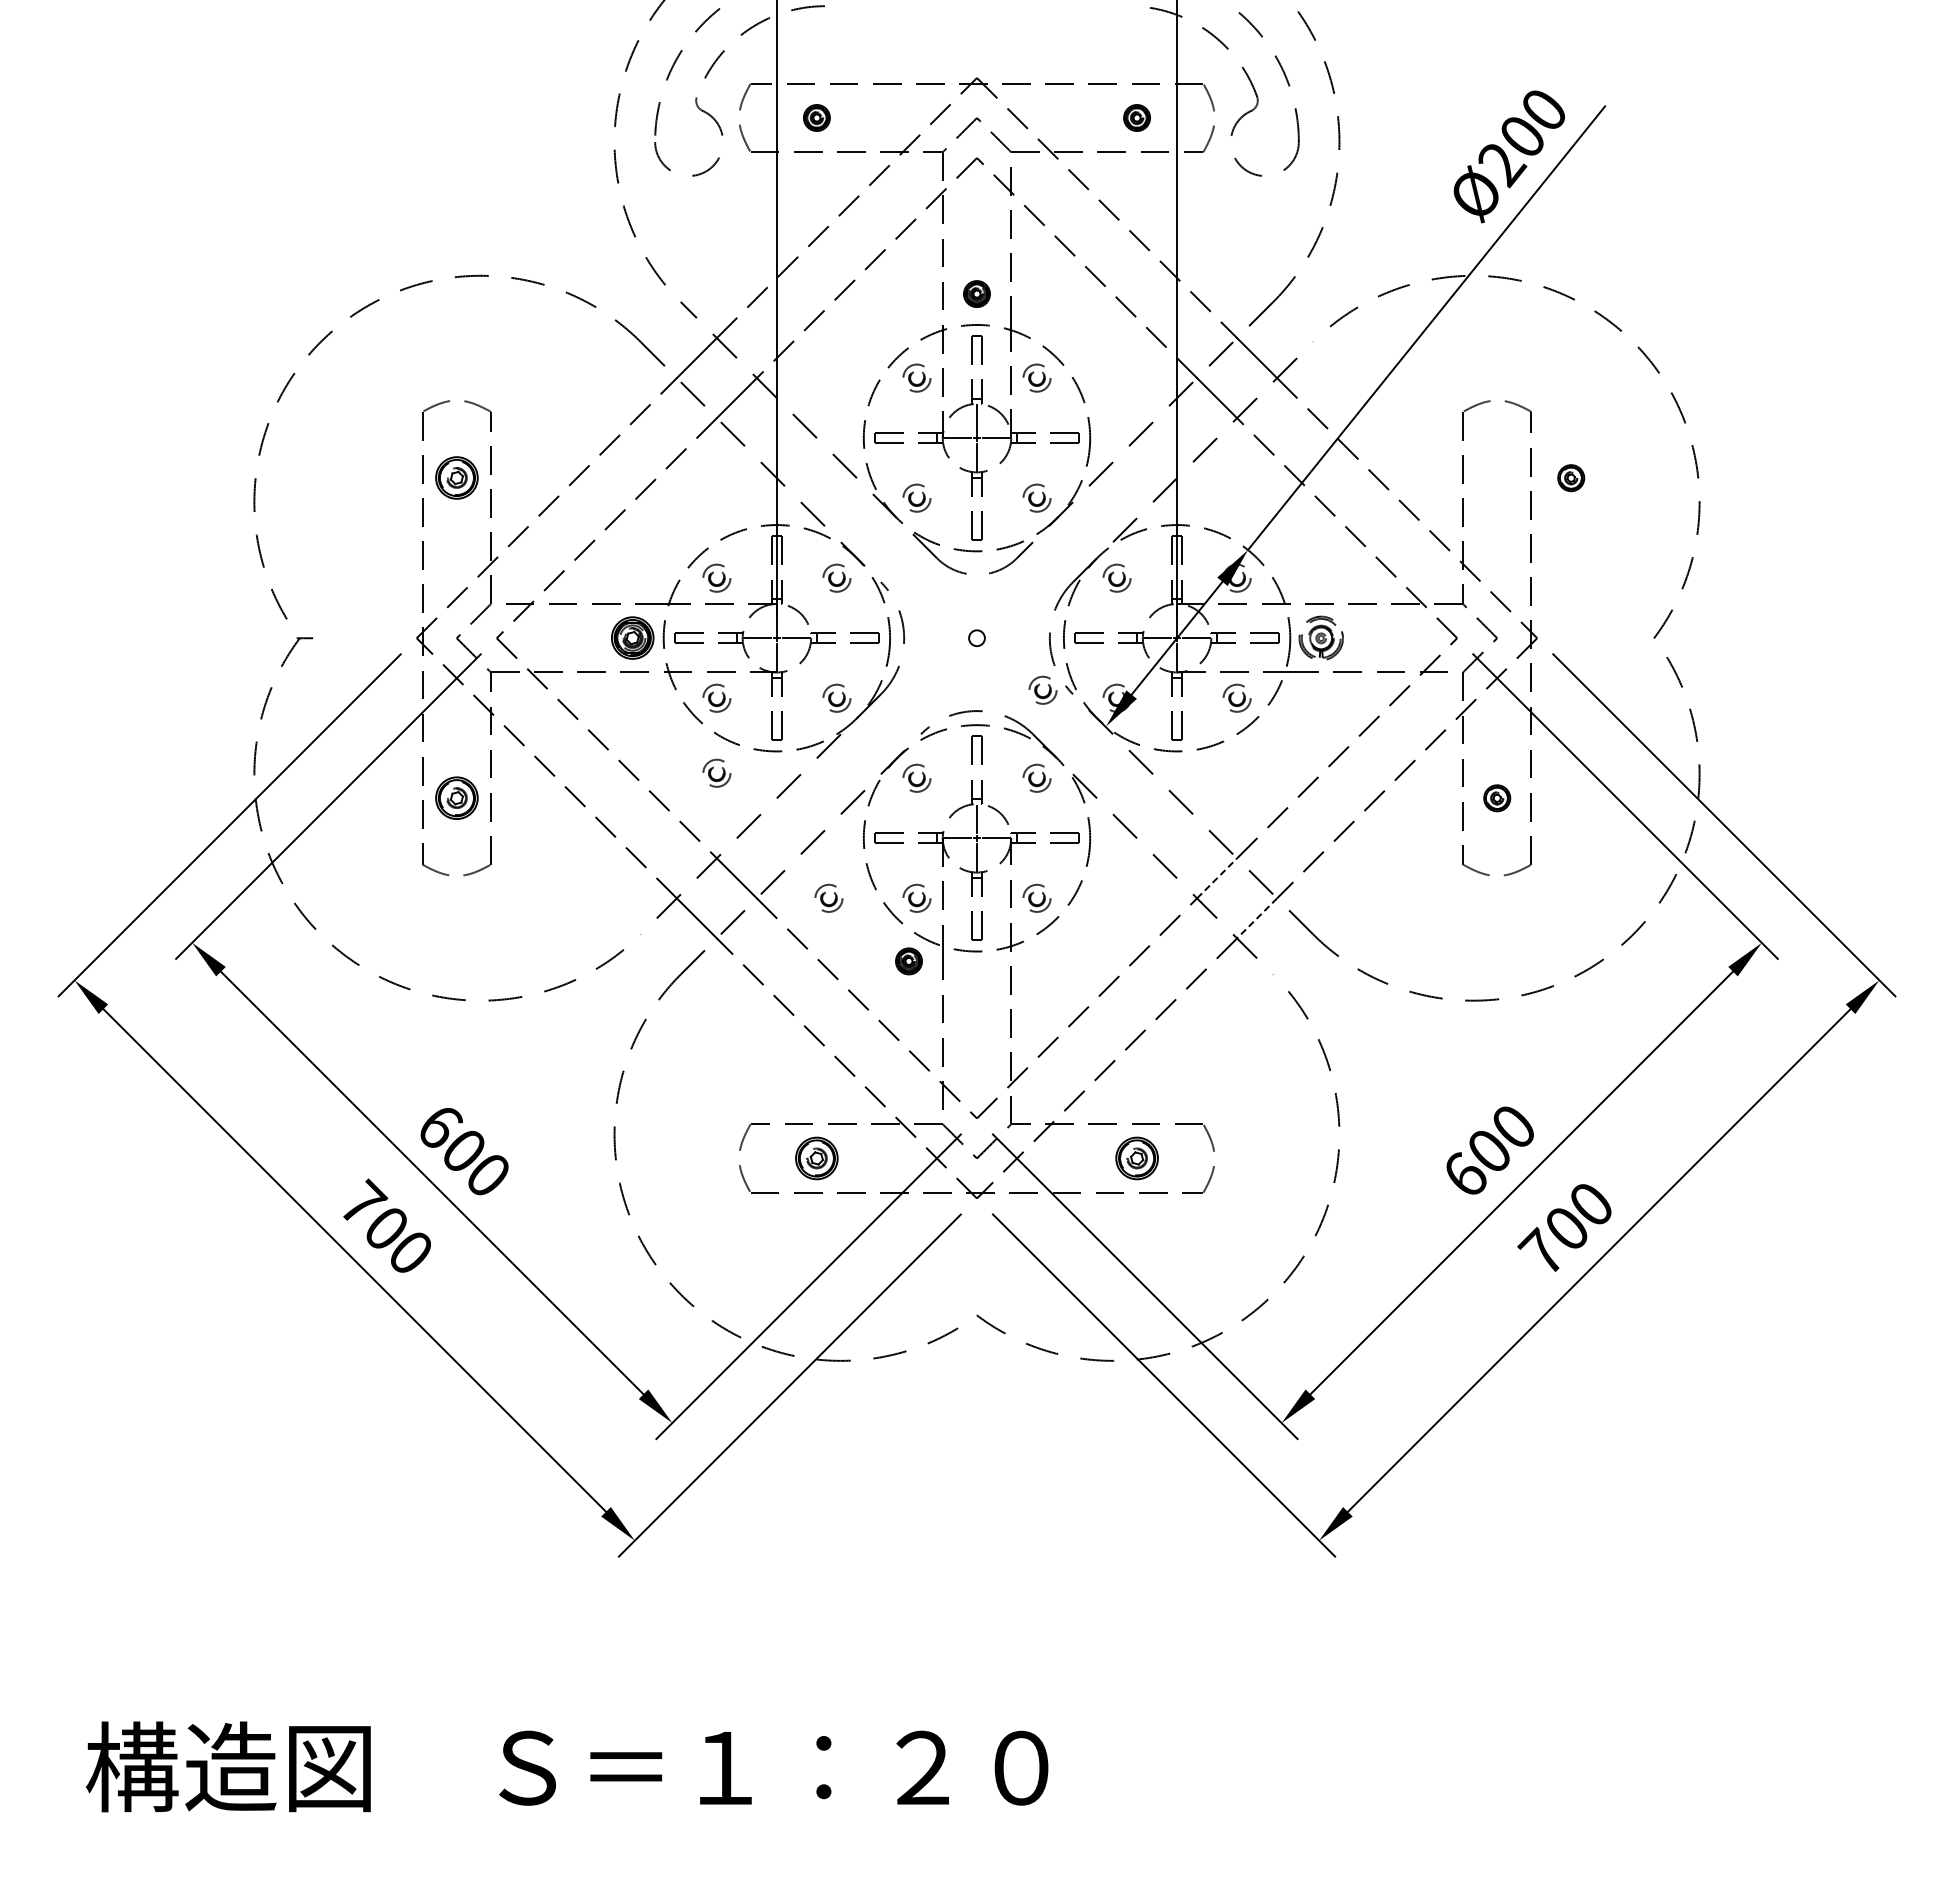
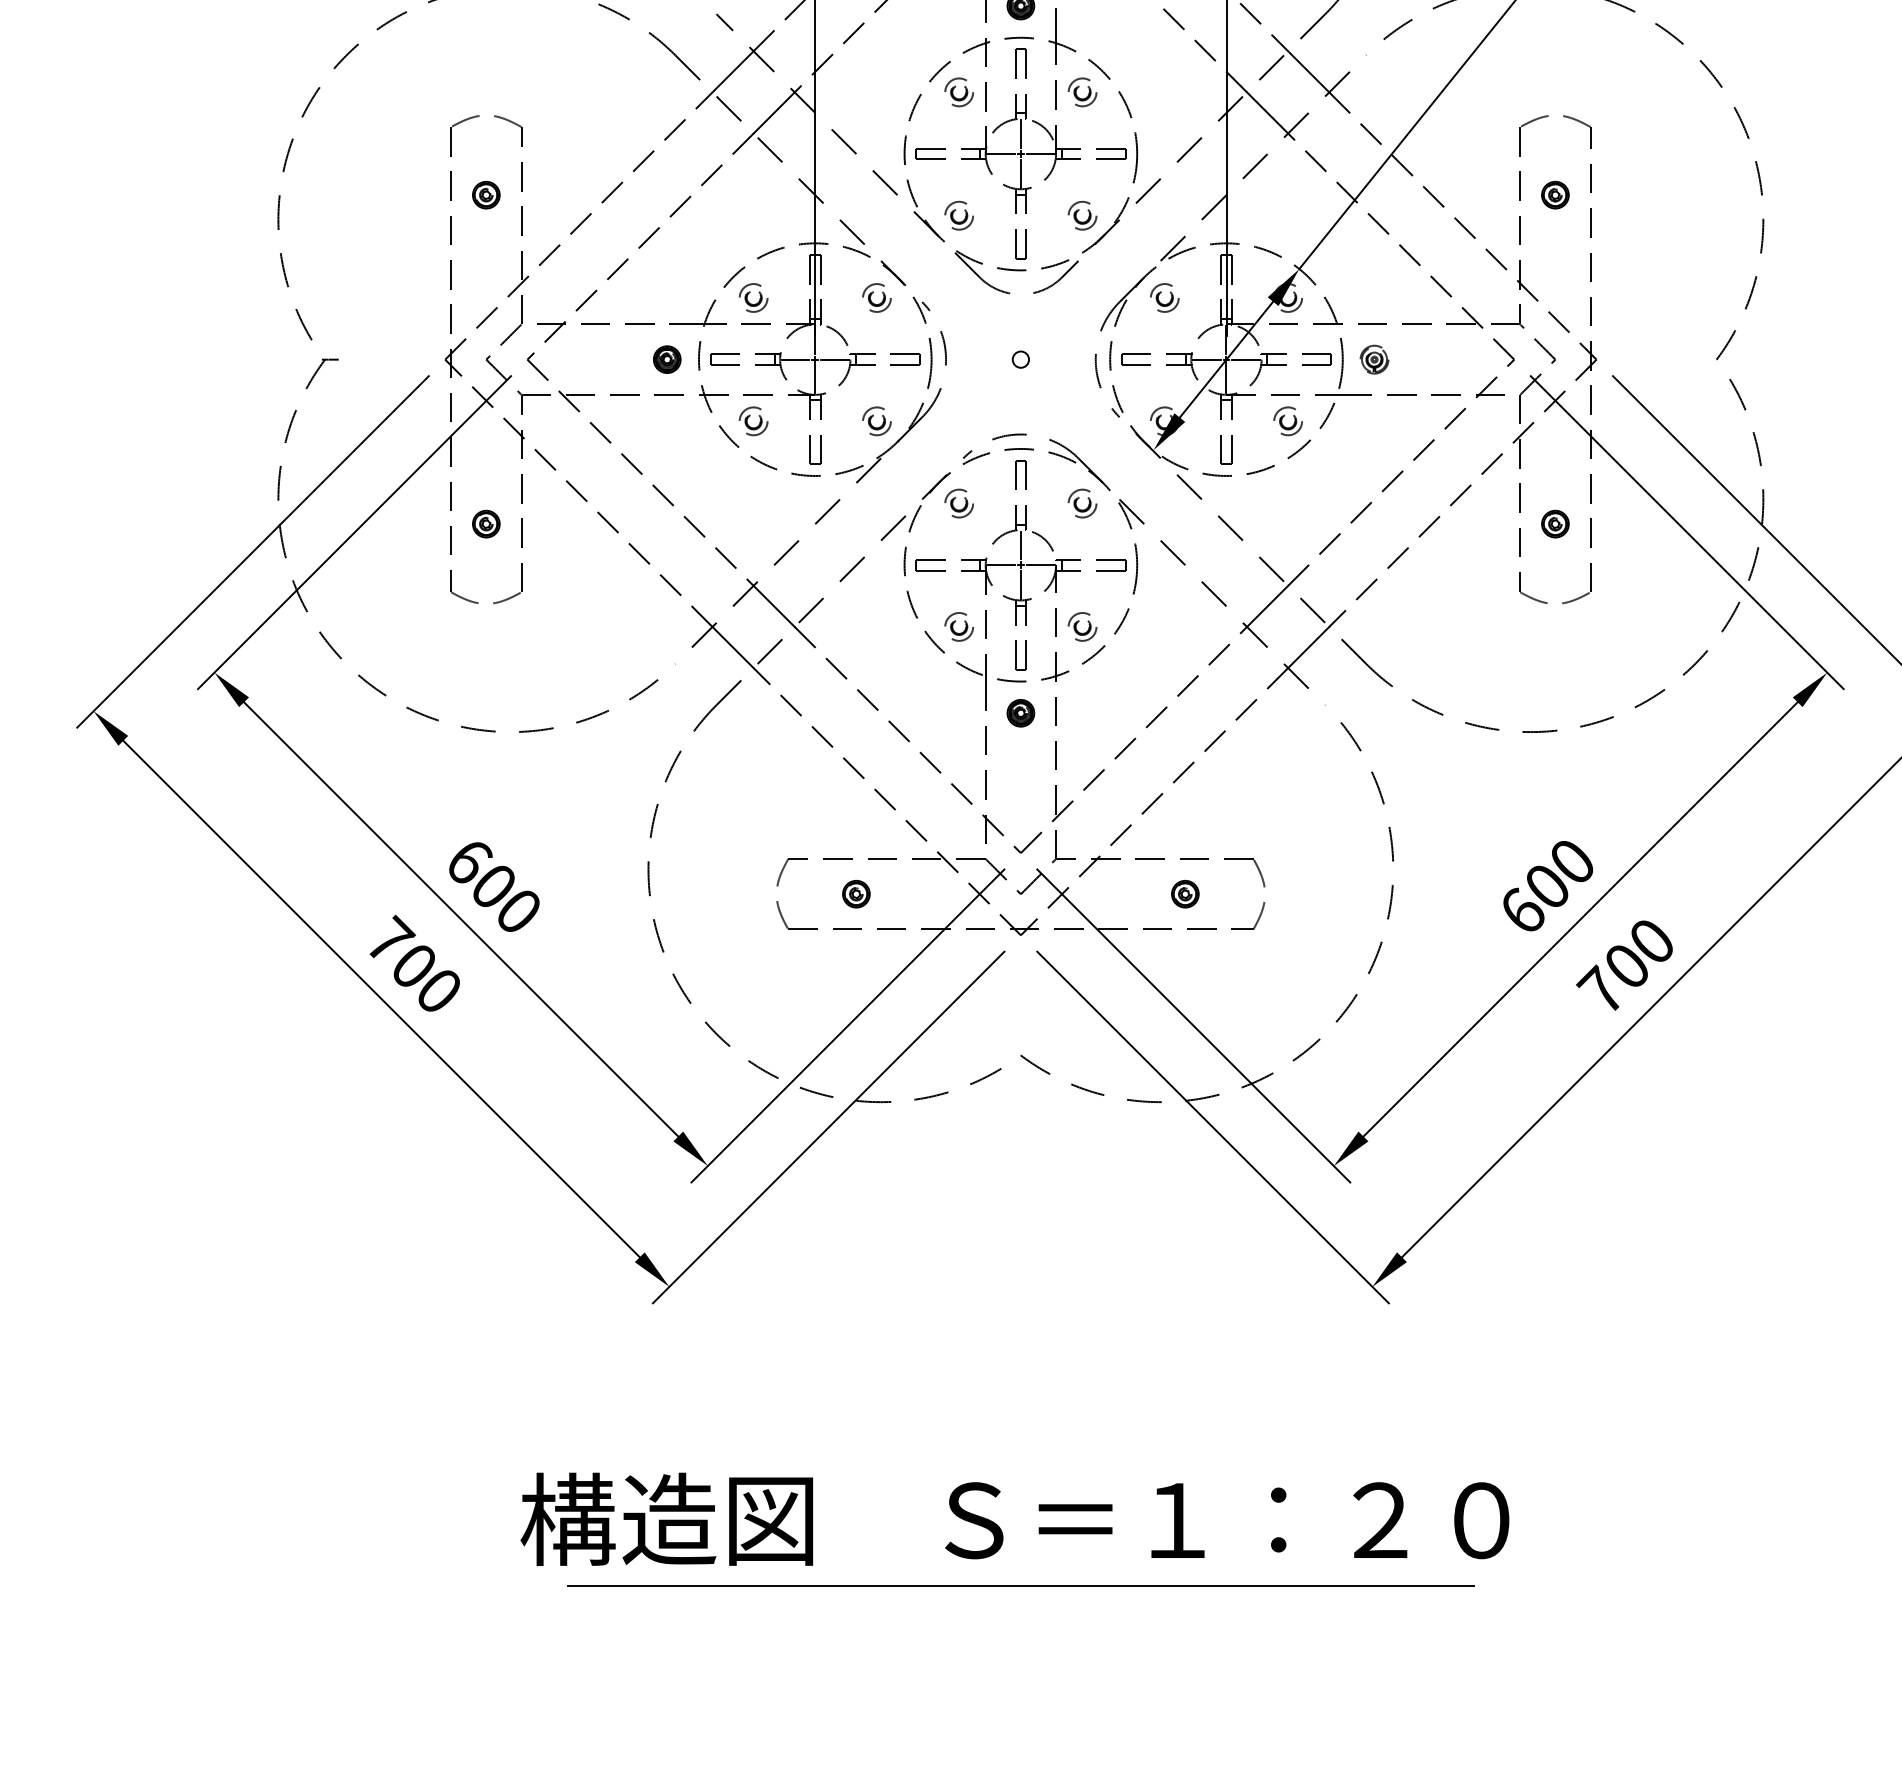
part: (456, 478) -> (486, 195), size x0.62
part: (1571, 478) -> (1555, 195), moved
part: (1320, 637) -> (1373, 358), size x0.62
part: (632, 638) -> (666, 359), size x0.62
part: (1042, 689) -> (1088, 412), removed
part: (716, 772) -> (753, 497), removed
part: (456, 798) -> (486, 524), size x0.62
line: (1217, 878) -> (1268, 606), dashed -> solid
part: (828, 897) -> (868, 626), removed
line: (1256, 918) -> (1308, 647), dashed -> solid
part: (908, 961) -> (1020, 713), moved
part: (816, 1158) -> (855, 894), size x0.62
part: (1136, 1158) -> (1184, 894), size x0.62
text: (567, 1766) -> (1015, 1518), moved
line: (976, 1832) -> (1020, 1586), added

